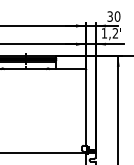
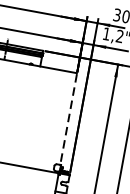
line: (86, 107) -> (68, 119), solid -> dashed

